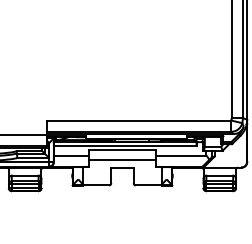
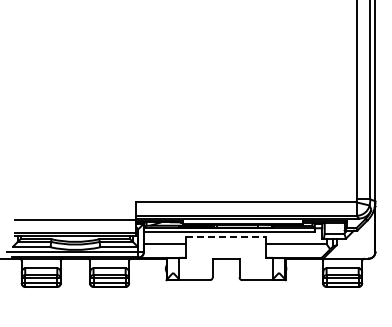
line: (122, 149) -> (226, 237), solid -> dashed
line: (121, 159) -> (225, 249), removed

